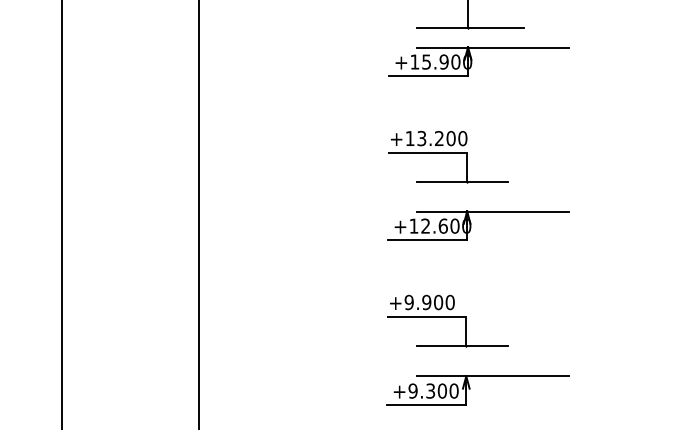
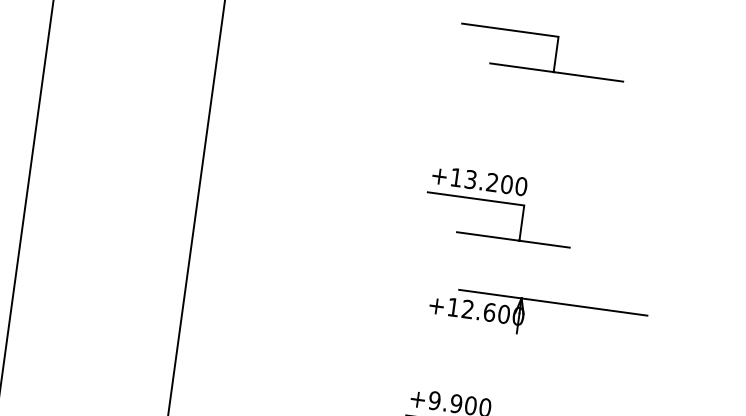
part: (478, 61) -> (560, 115), removed
part: (448, 157) -> (500, 207), moved
line: (427, 239) -> (467, 326), removed

